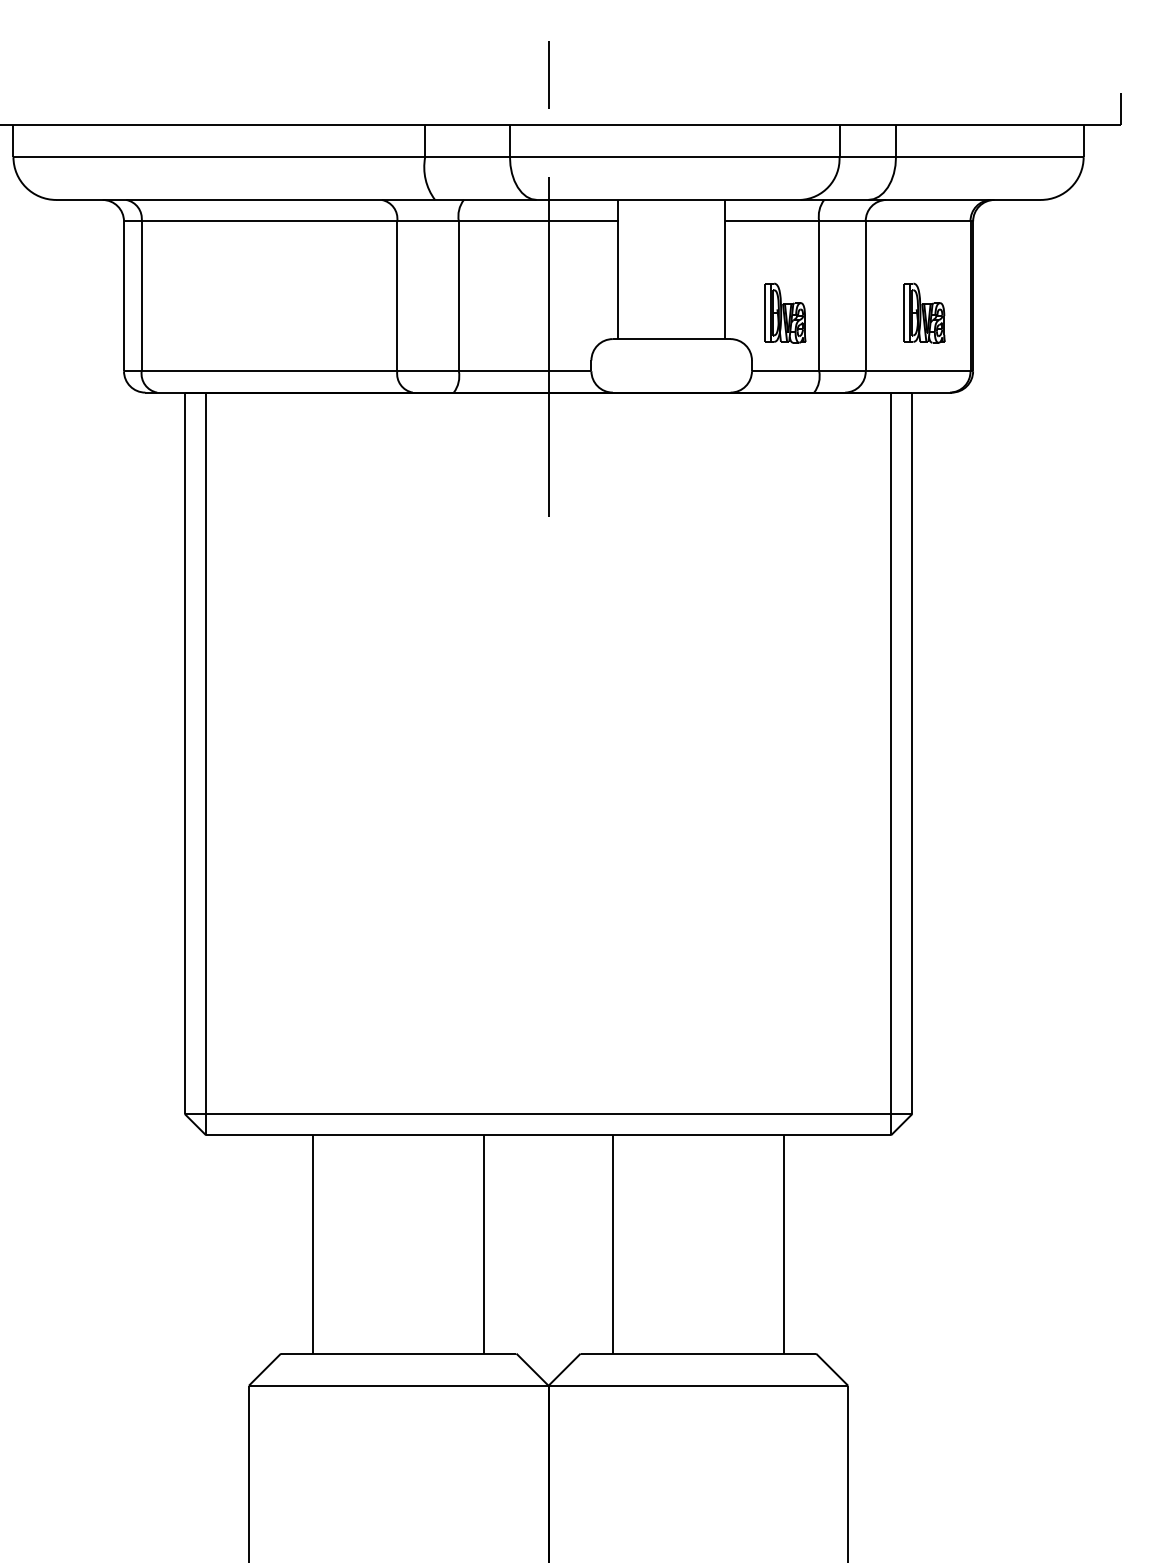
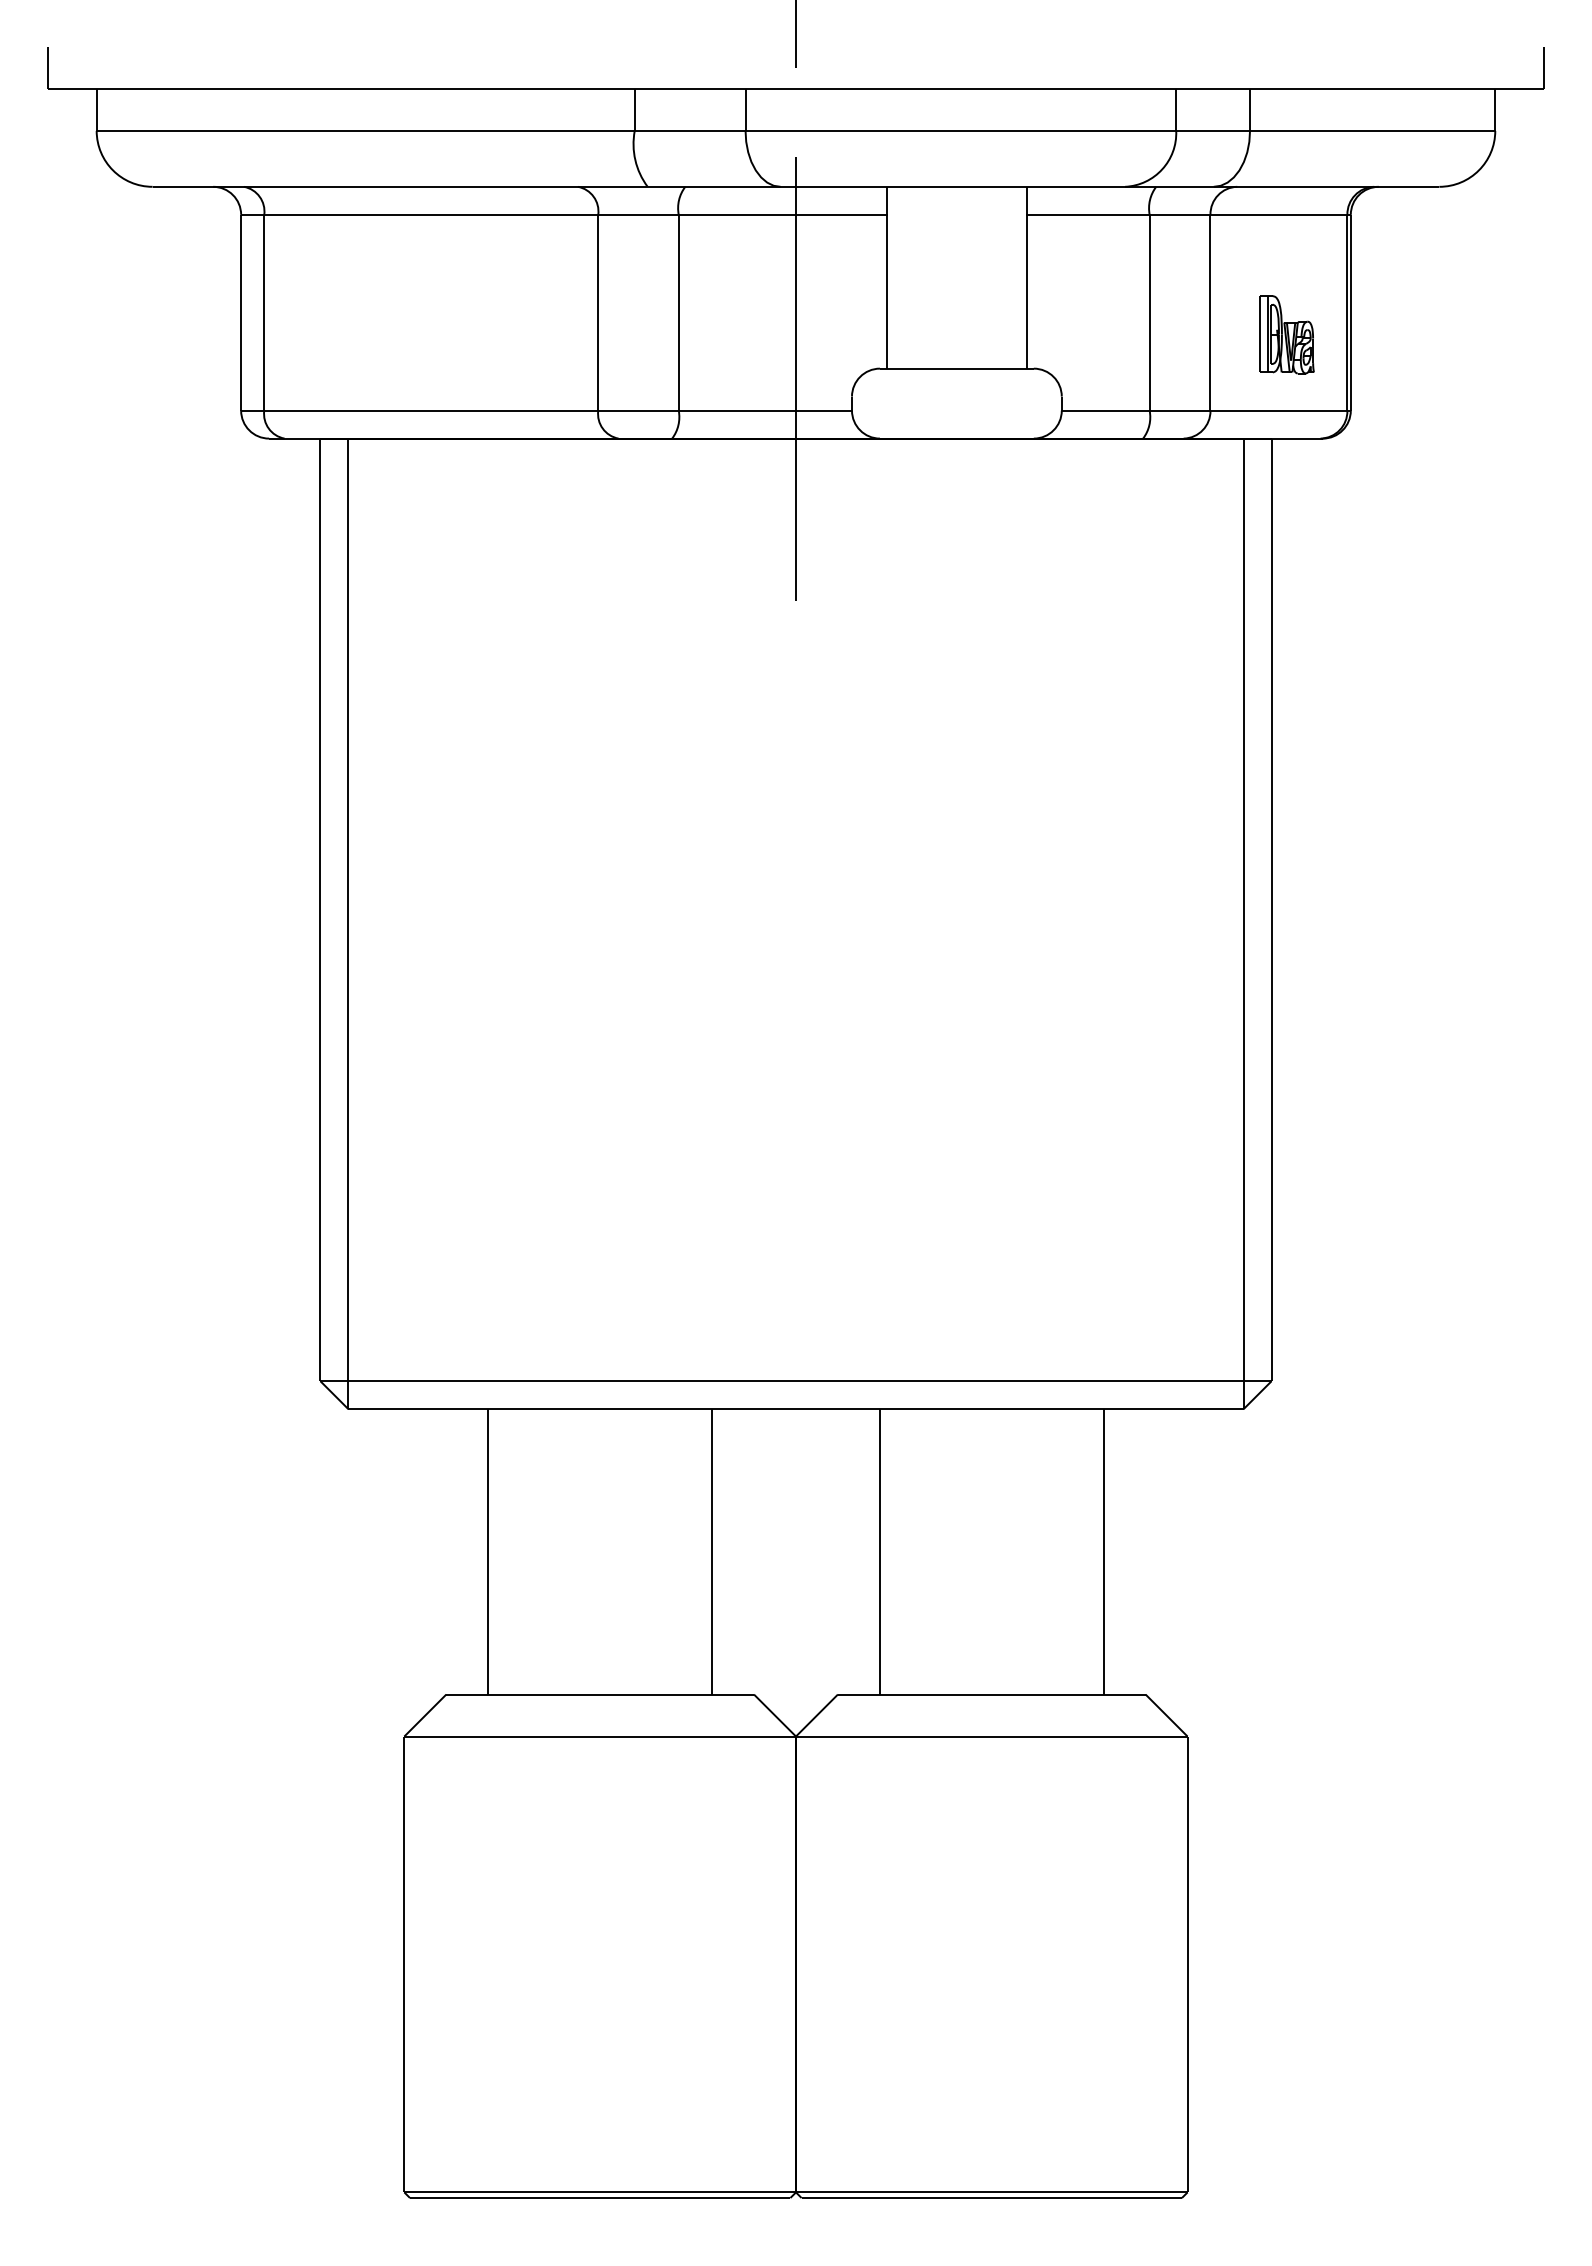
part: (784, 312) -> (1104, 334), removed

